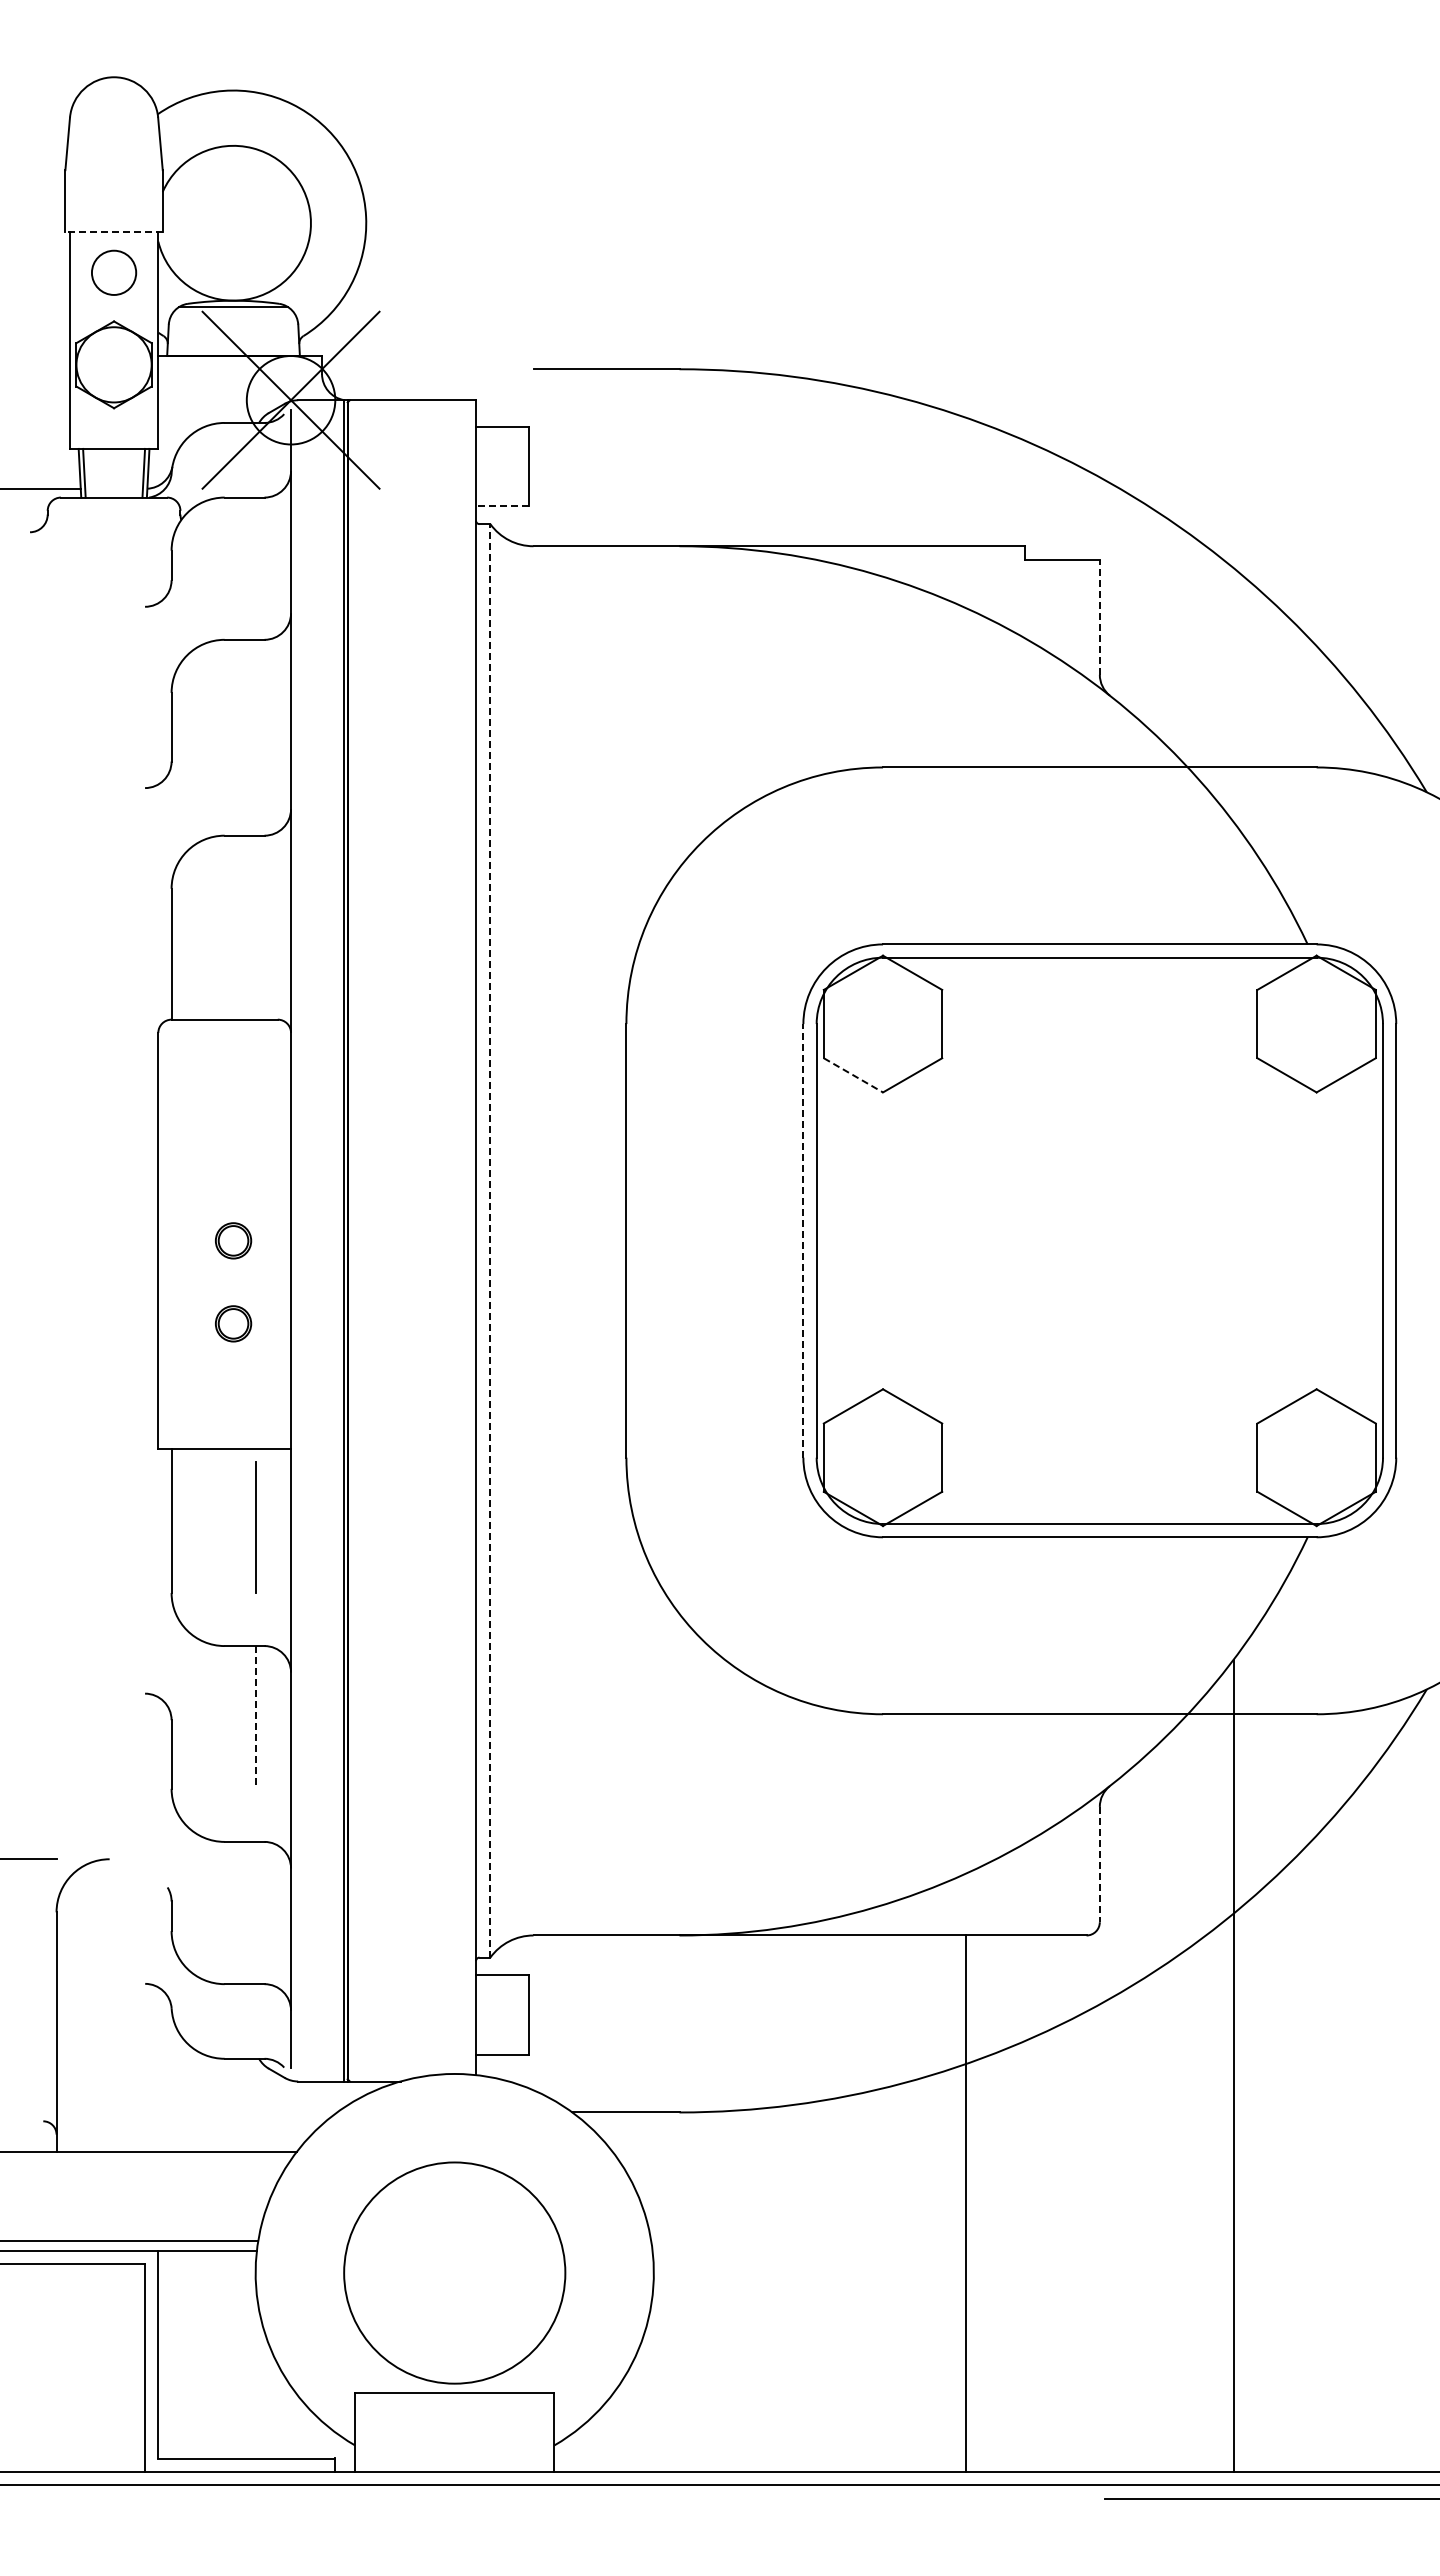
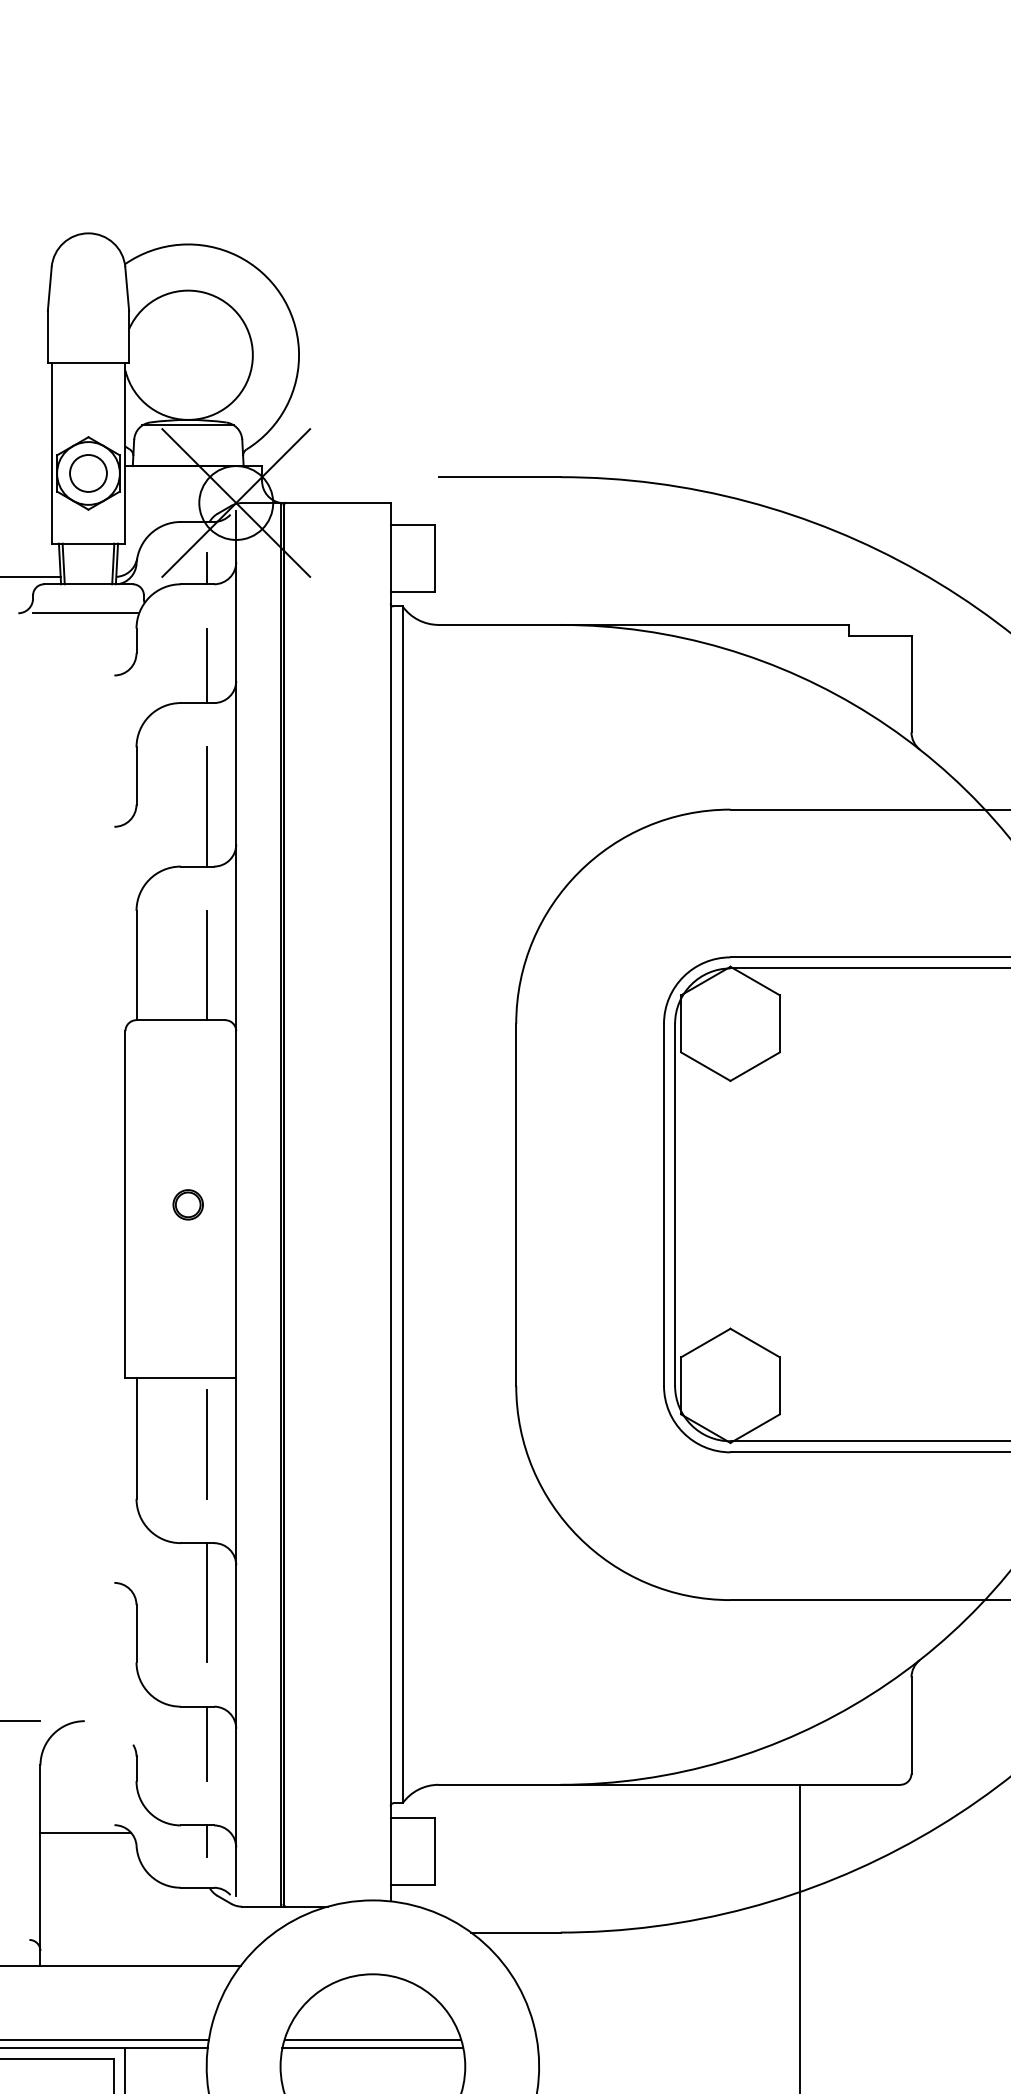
line: (114, 232) -> (88, 362), dashed -> solid
circle: (114, 272) -> (88, 473), moved
line: (255, 478) -> (206, 568), added
line: (502, 506) -> (412, 591), dashed -> solid
line: (110, 532) -> (85, 613), added
line: (255, 594) -> (206, 665), added
line: (1099, 617) -> (911, 684), dashed -> solid
line: (255, 763) -> (206, 806), added
line: (255, 953) -> (206, 964), added
line: (853, 1075) -> (705, 1066), dashed -> solid
line: (490, 1240) -> (402, 1204), dashed -> solid
line: (803, 1240) -> (664, 1204), dashed -> solid
part: (233, 1323) -> (188, 1273), removed
line: (255, 1717) -> (206, 1602), dashed -> solid
line: (1099, 1864) -> (911, 1725), dashed -> solid
line: (255, 1886) -> (206, 1743), added
line: (110, 1993) -> (85, 1833), added
line: (255, 2003) -> (206, 1841), added
line: (454, 2240) -> (372, 2039), added
line: (454, 2250) -> (372, 2047), added

